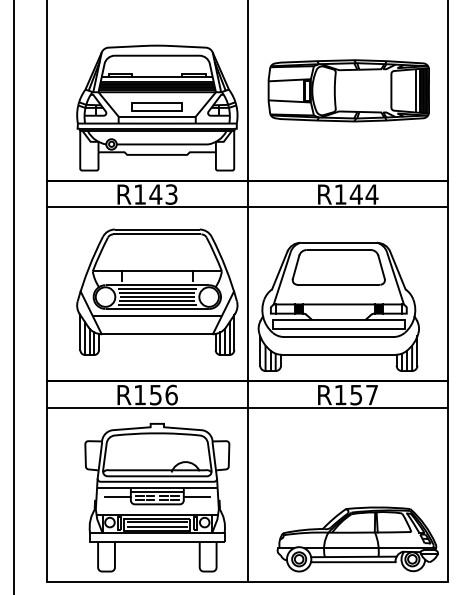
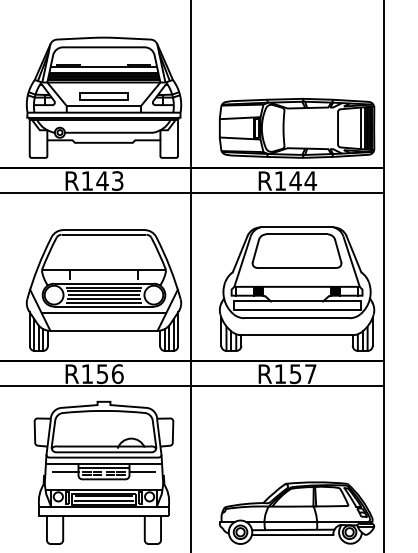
part: (348, 90) -> (296, 128), moved
part: (157, 291) -> (104, 289), moved
part: (338, 306) -> (296, 288), moved

